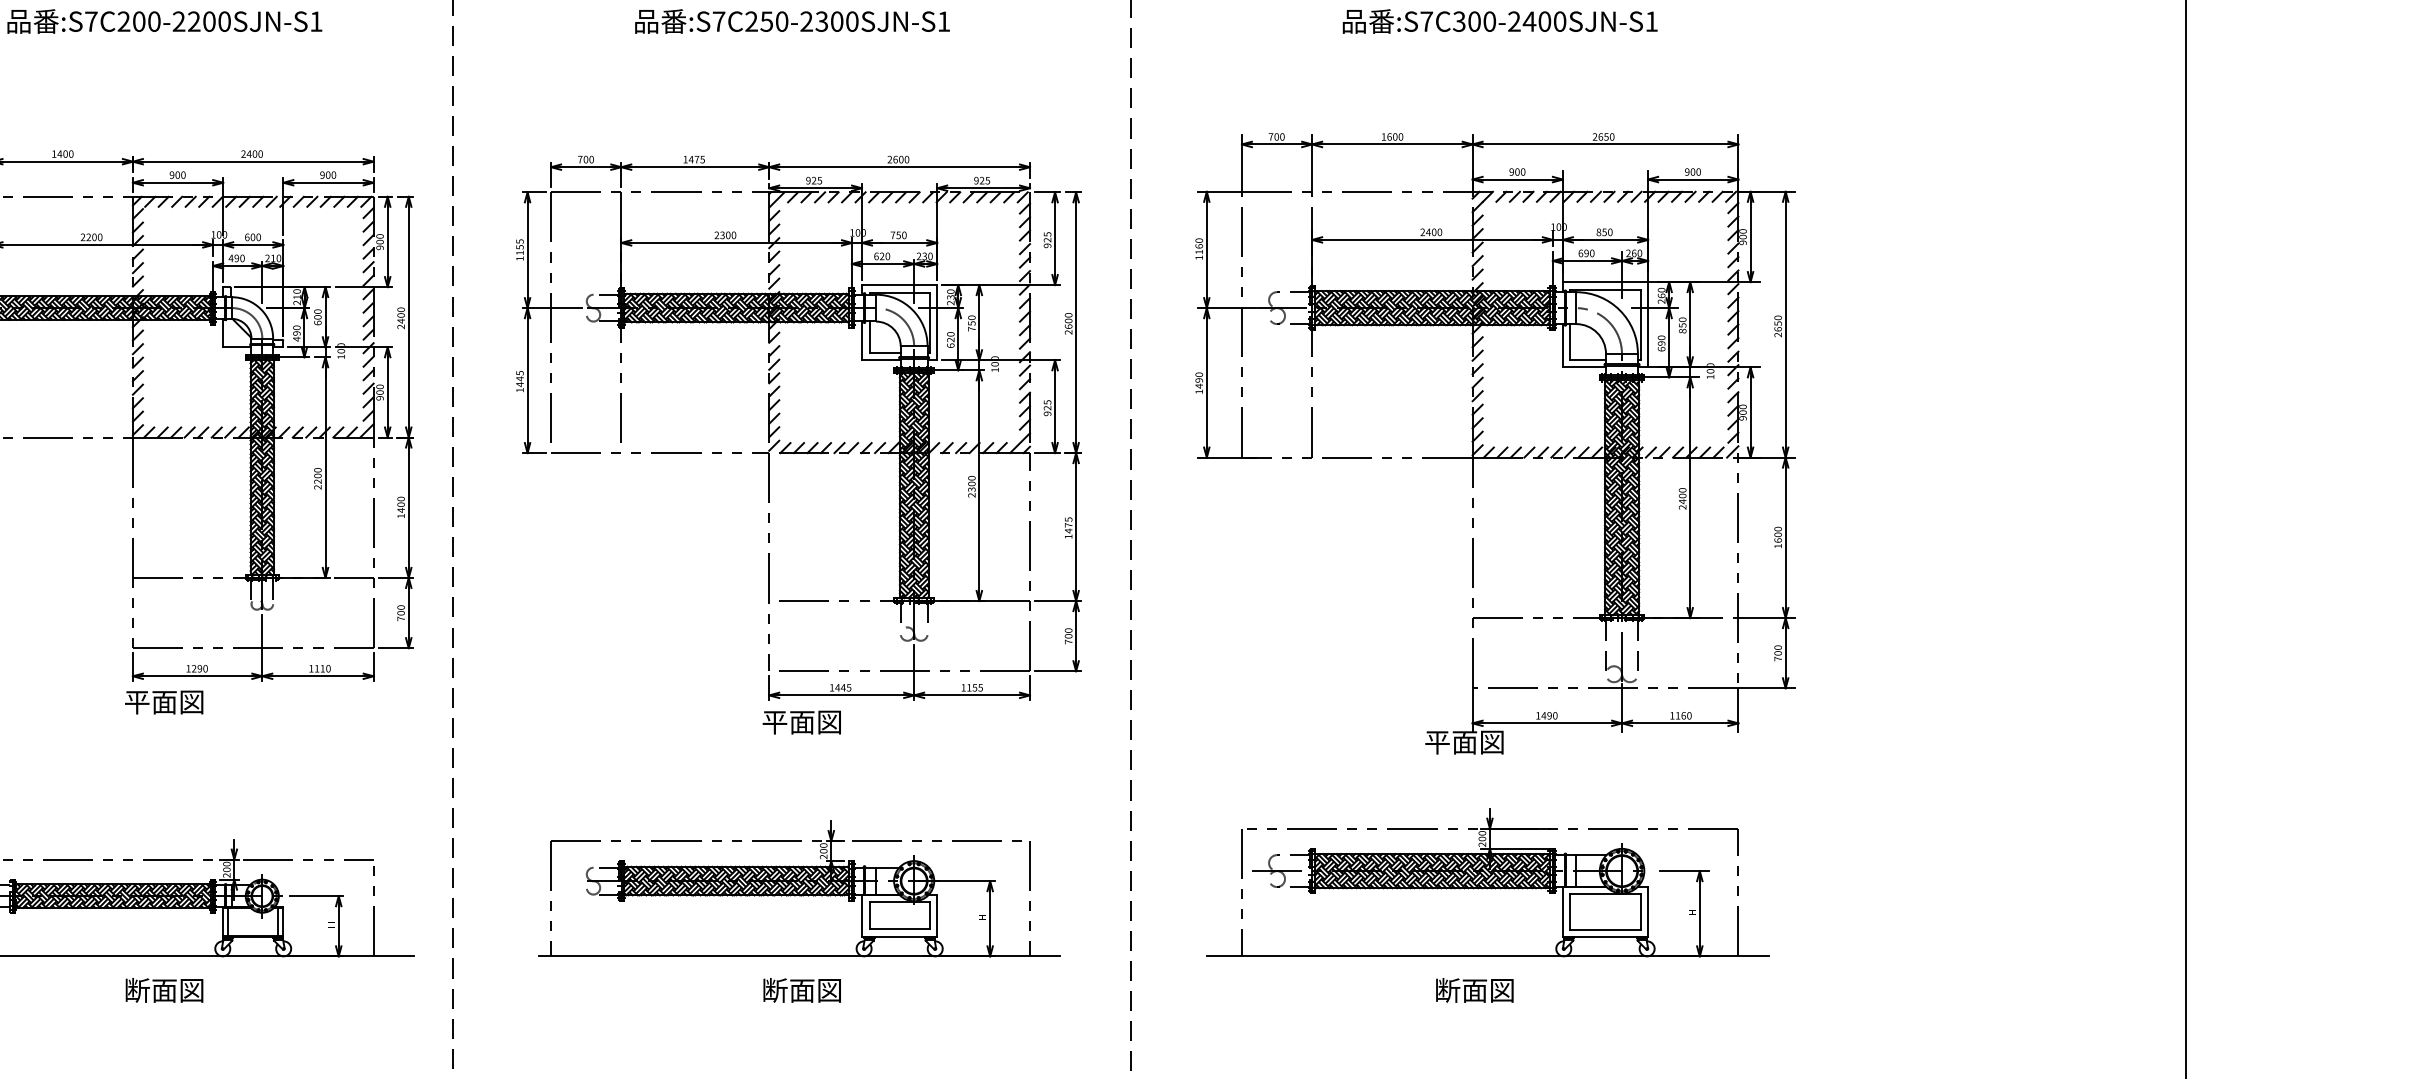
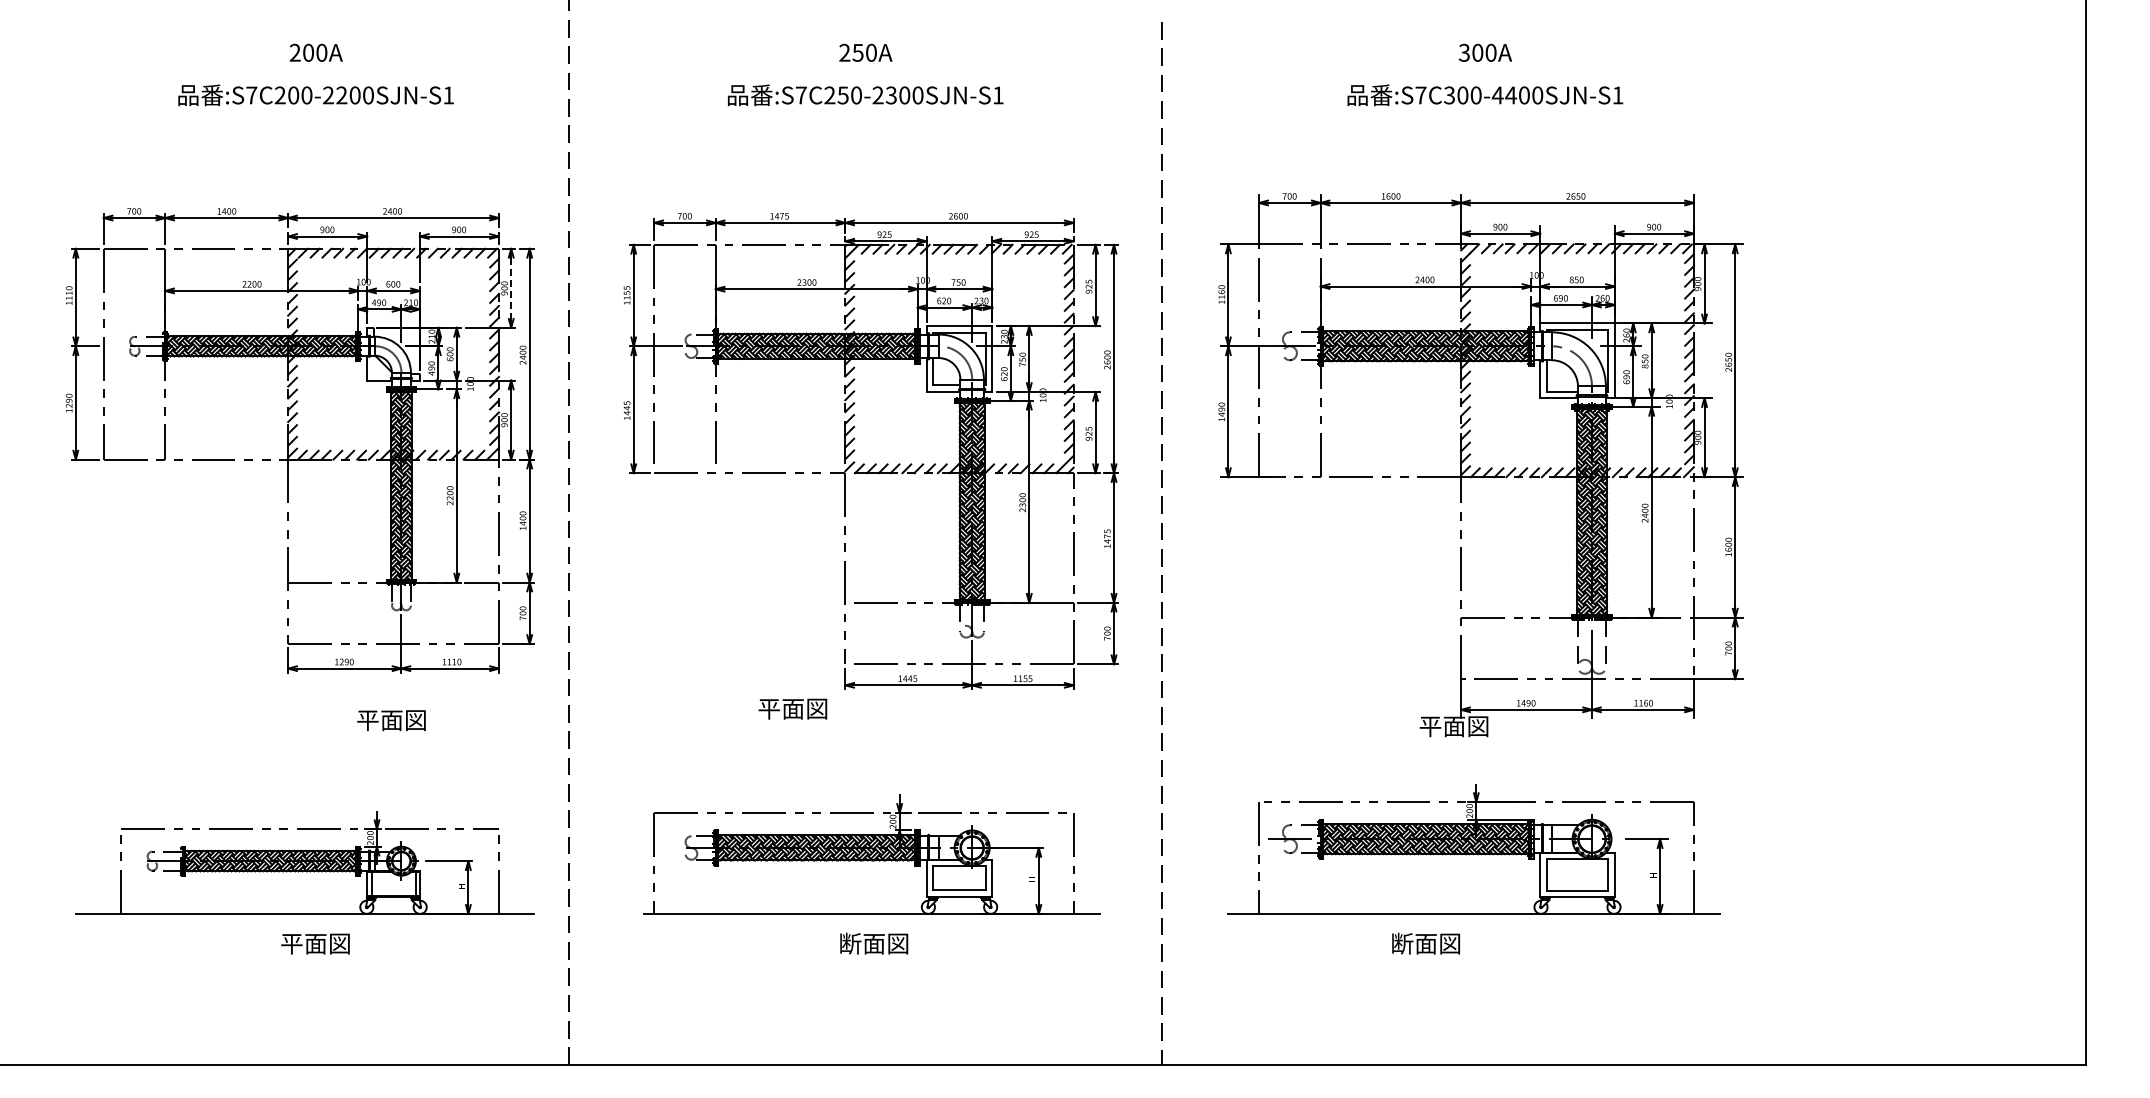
text: (1514, 21) -> (1497, 95), :S7C300-2400SJN-S1 -> :S7C300-4400SJN-S1
line: (387, 242) -> (511, 288), solid -> dashed
text: (164, 702) -> (391, 720), moved
text: (801, 721) -> (792, 708), moved
text: (137, 990) -> (292, 943), 断面図 -> 平面図
text: (1475, 990) -> (1426, 943), moved

